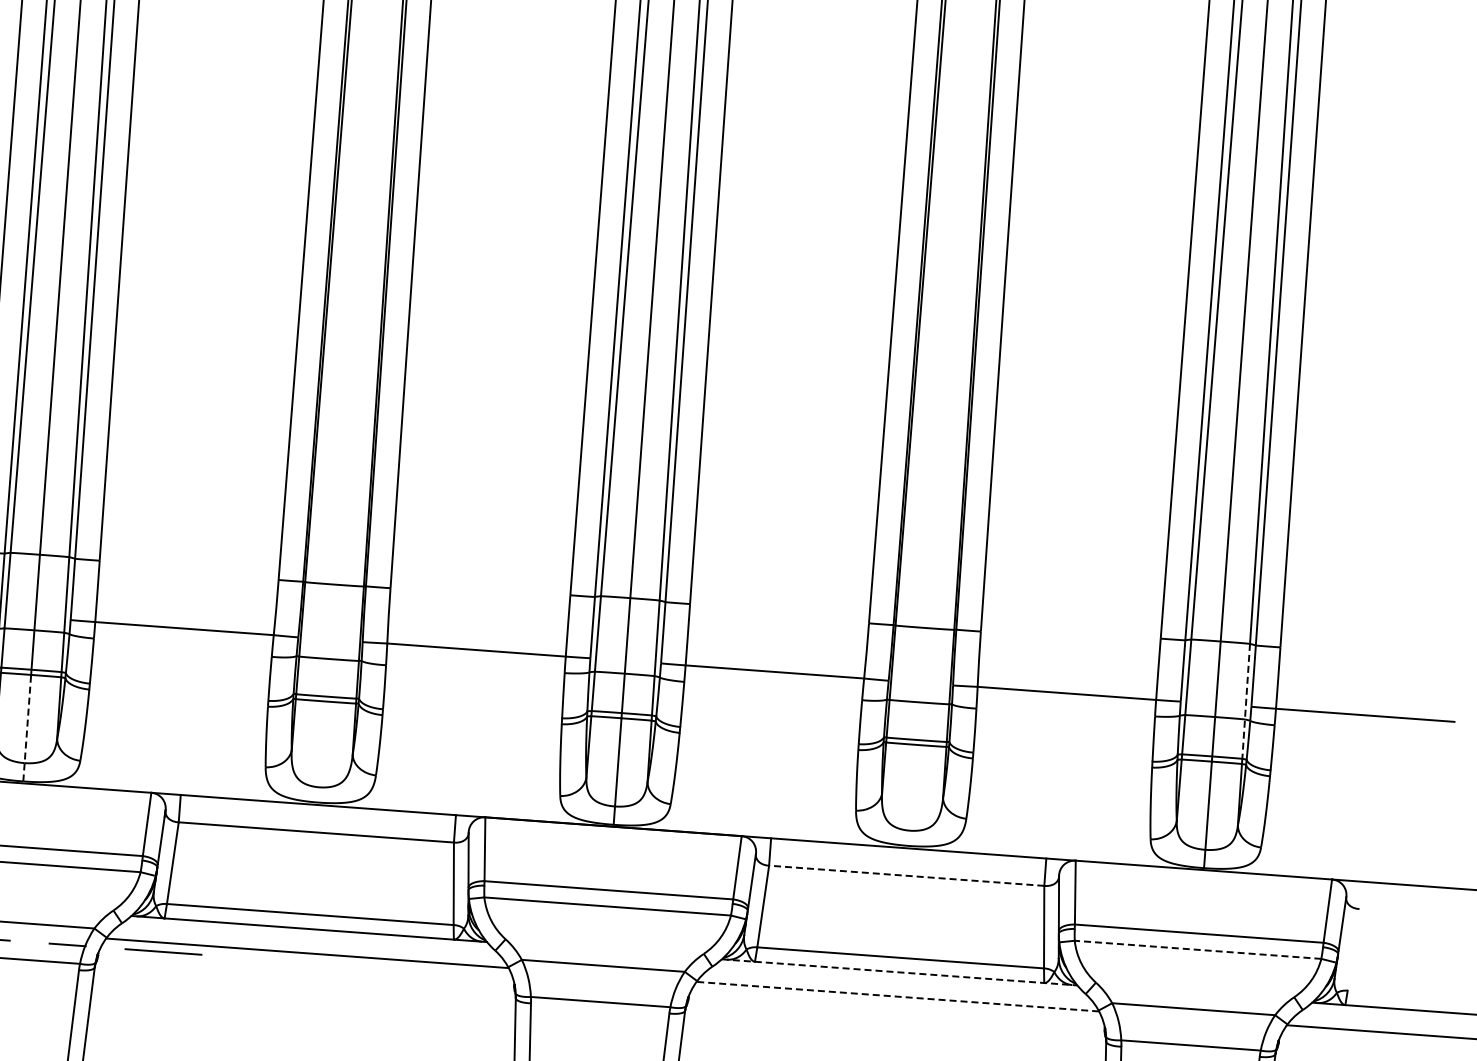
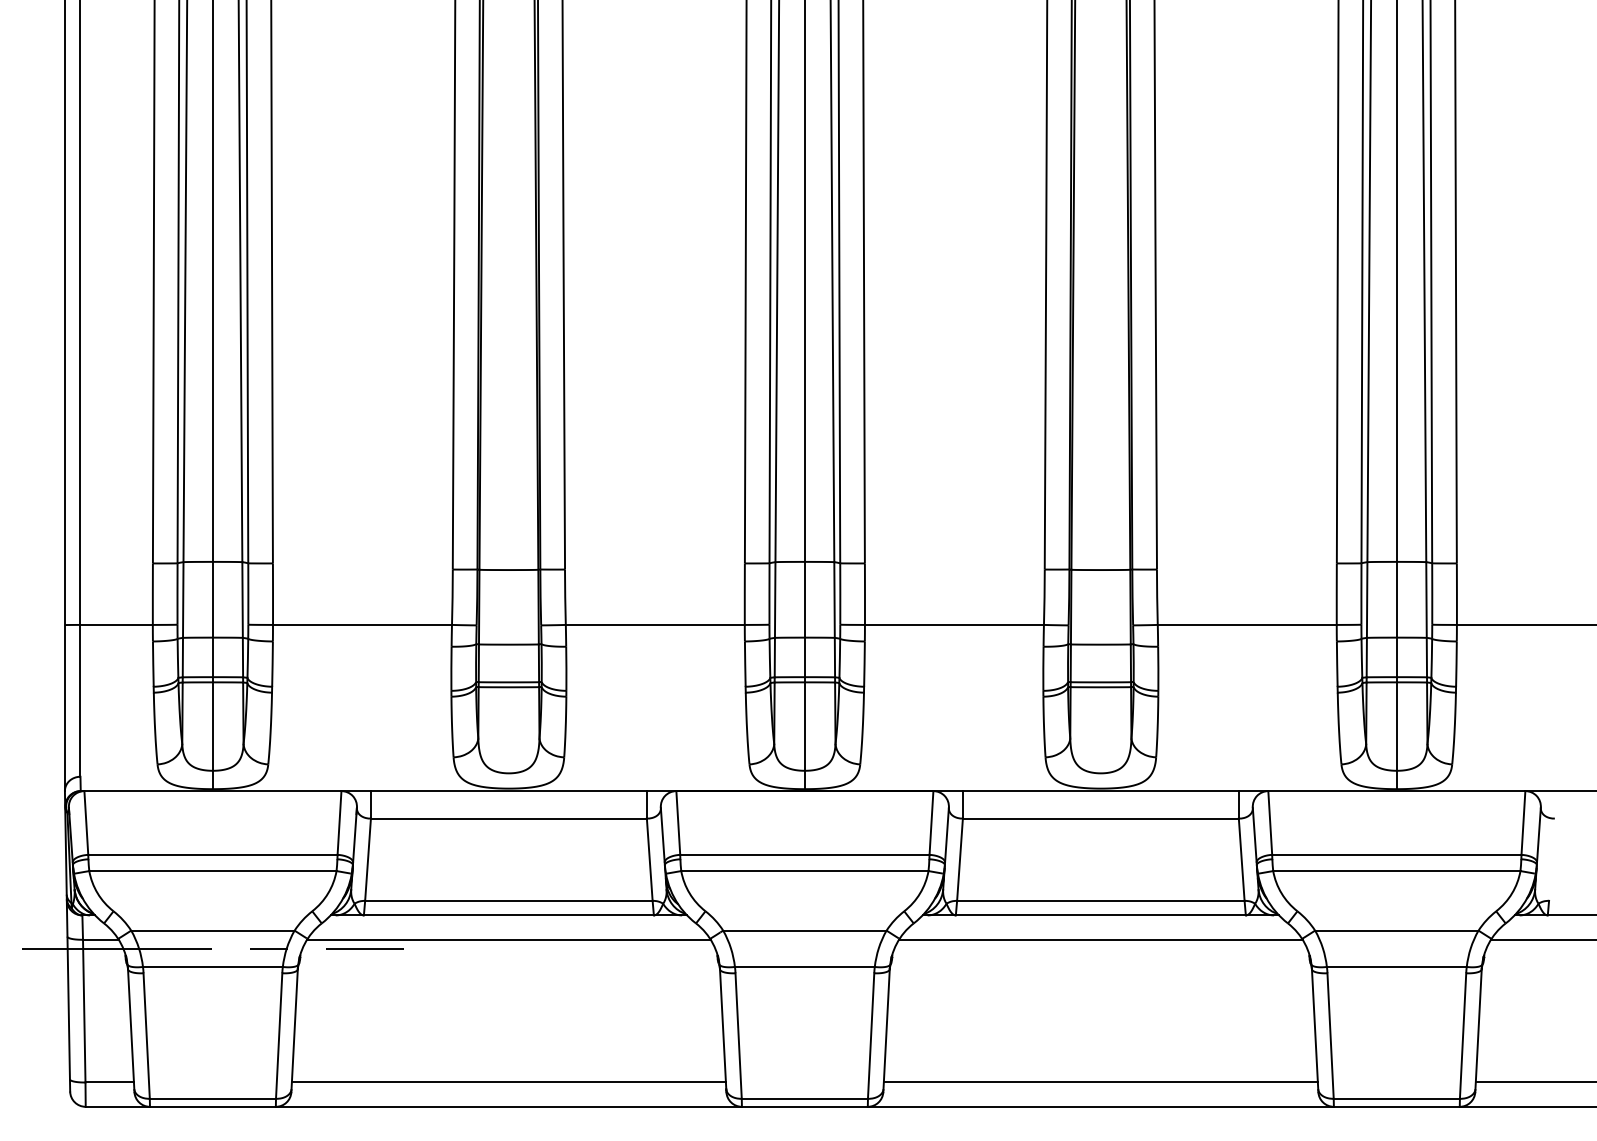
line: (1246, 701) -> (1426, 619), dashed -> solid
line: (26, 727) -> (212, 735), dashed -> solid
line: (906, 875) -> (1100, 818), dashed -> solid
line: (1197, 950) -> (1396, 871), dashed -> solid
line: (900, 972) -> (1101, 915), dashed -> solid
line: (897, 996) -> (1100, 939), dashed -> solid

